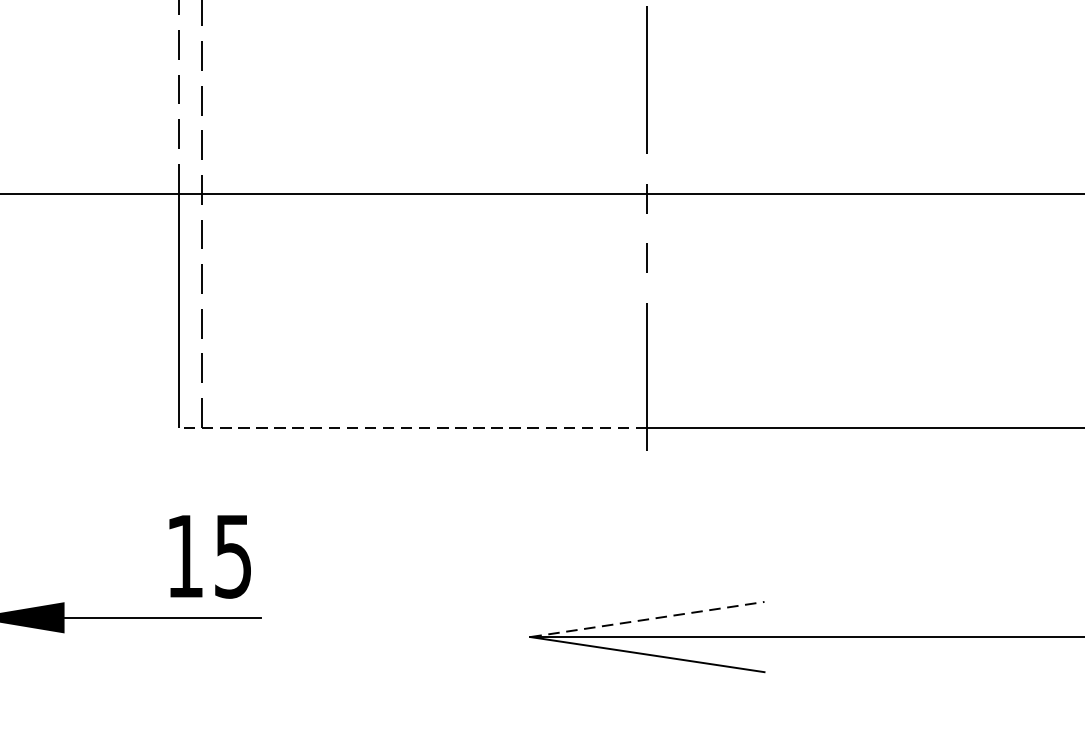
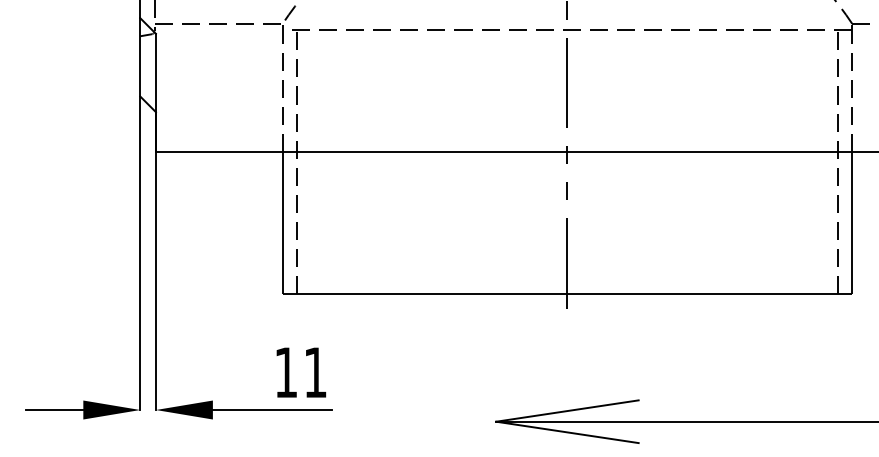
line: (412, 427) -> (424, 294), dashed -> solid
text: (233, 556) -> (315, 372), 15 -> 11
line: (647, 620) -> (567, 411), dashed -> solid

